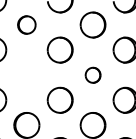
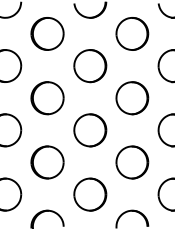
part: (26, 24) -> (47, 33), size x1.43
part: (26, 75) -> (47, 98), added
part: (93, 75) -> (132, 98), size x1.67

